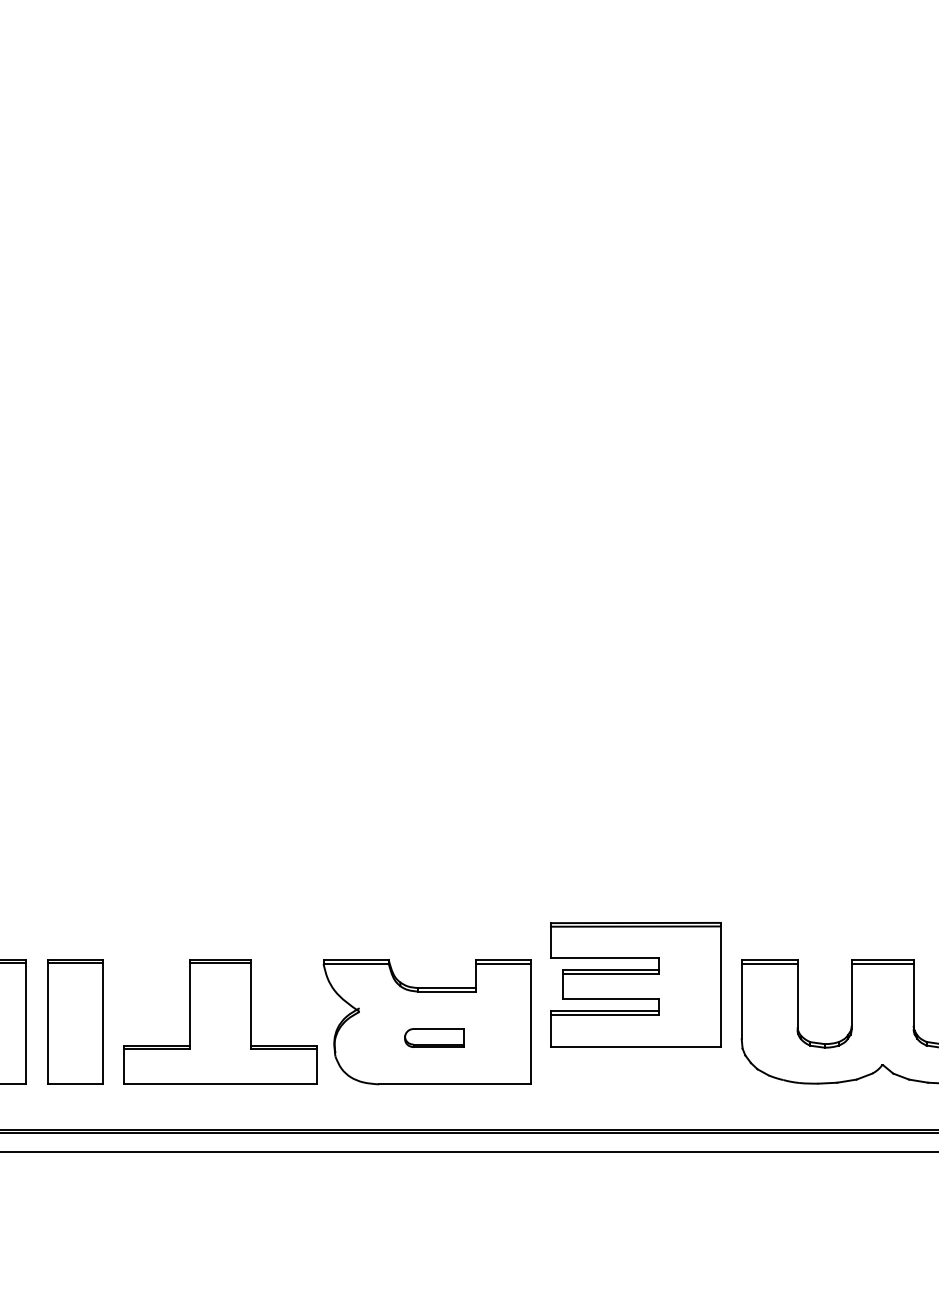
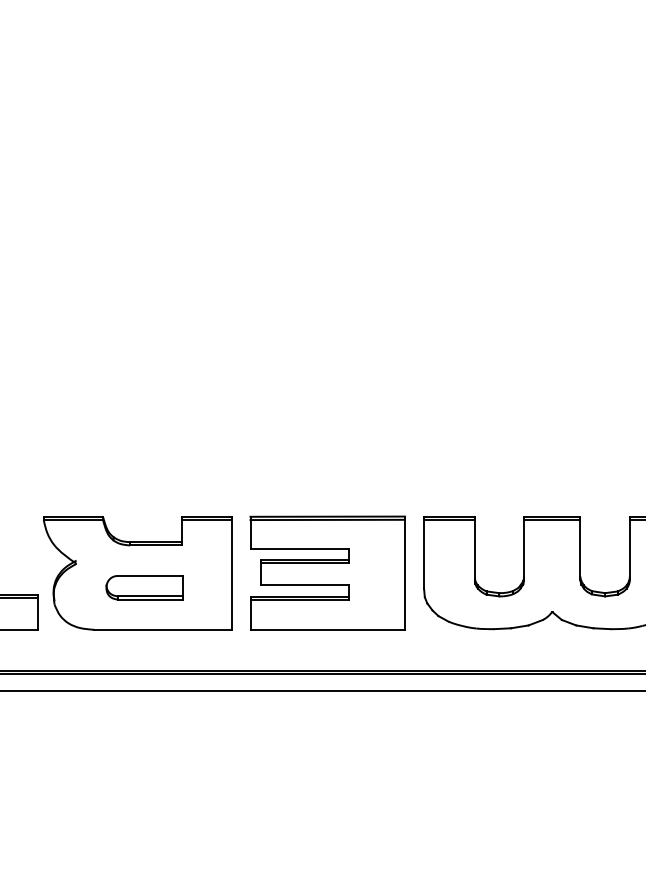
part: (635, 984) -> (327, 572), moved
part: (433, 1037) -> (143, 587), size x1.43

